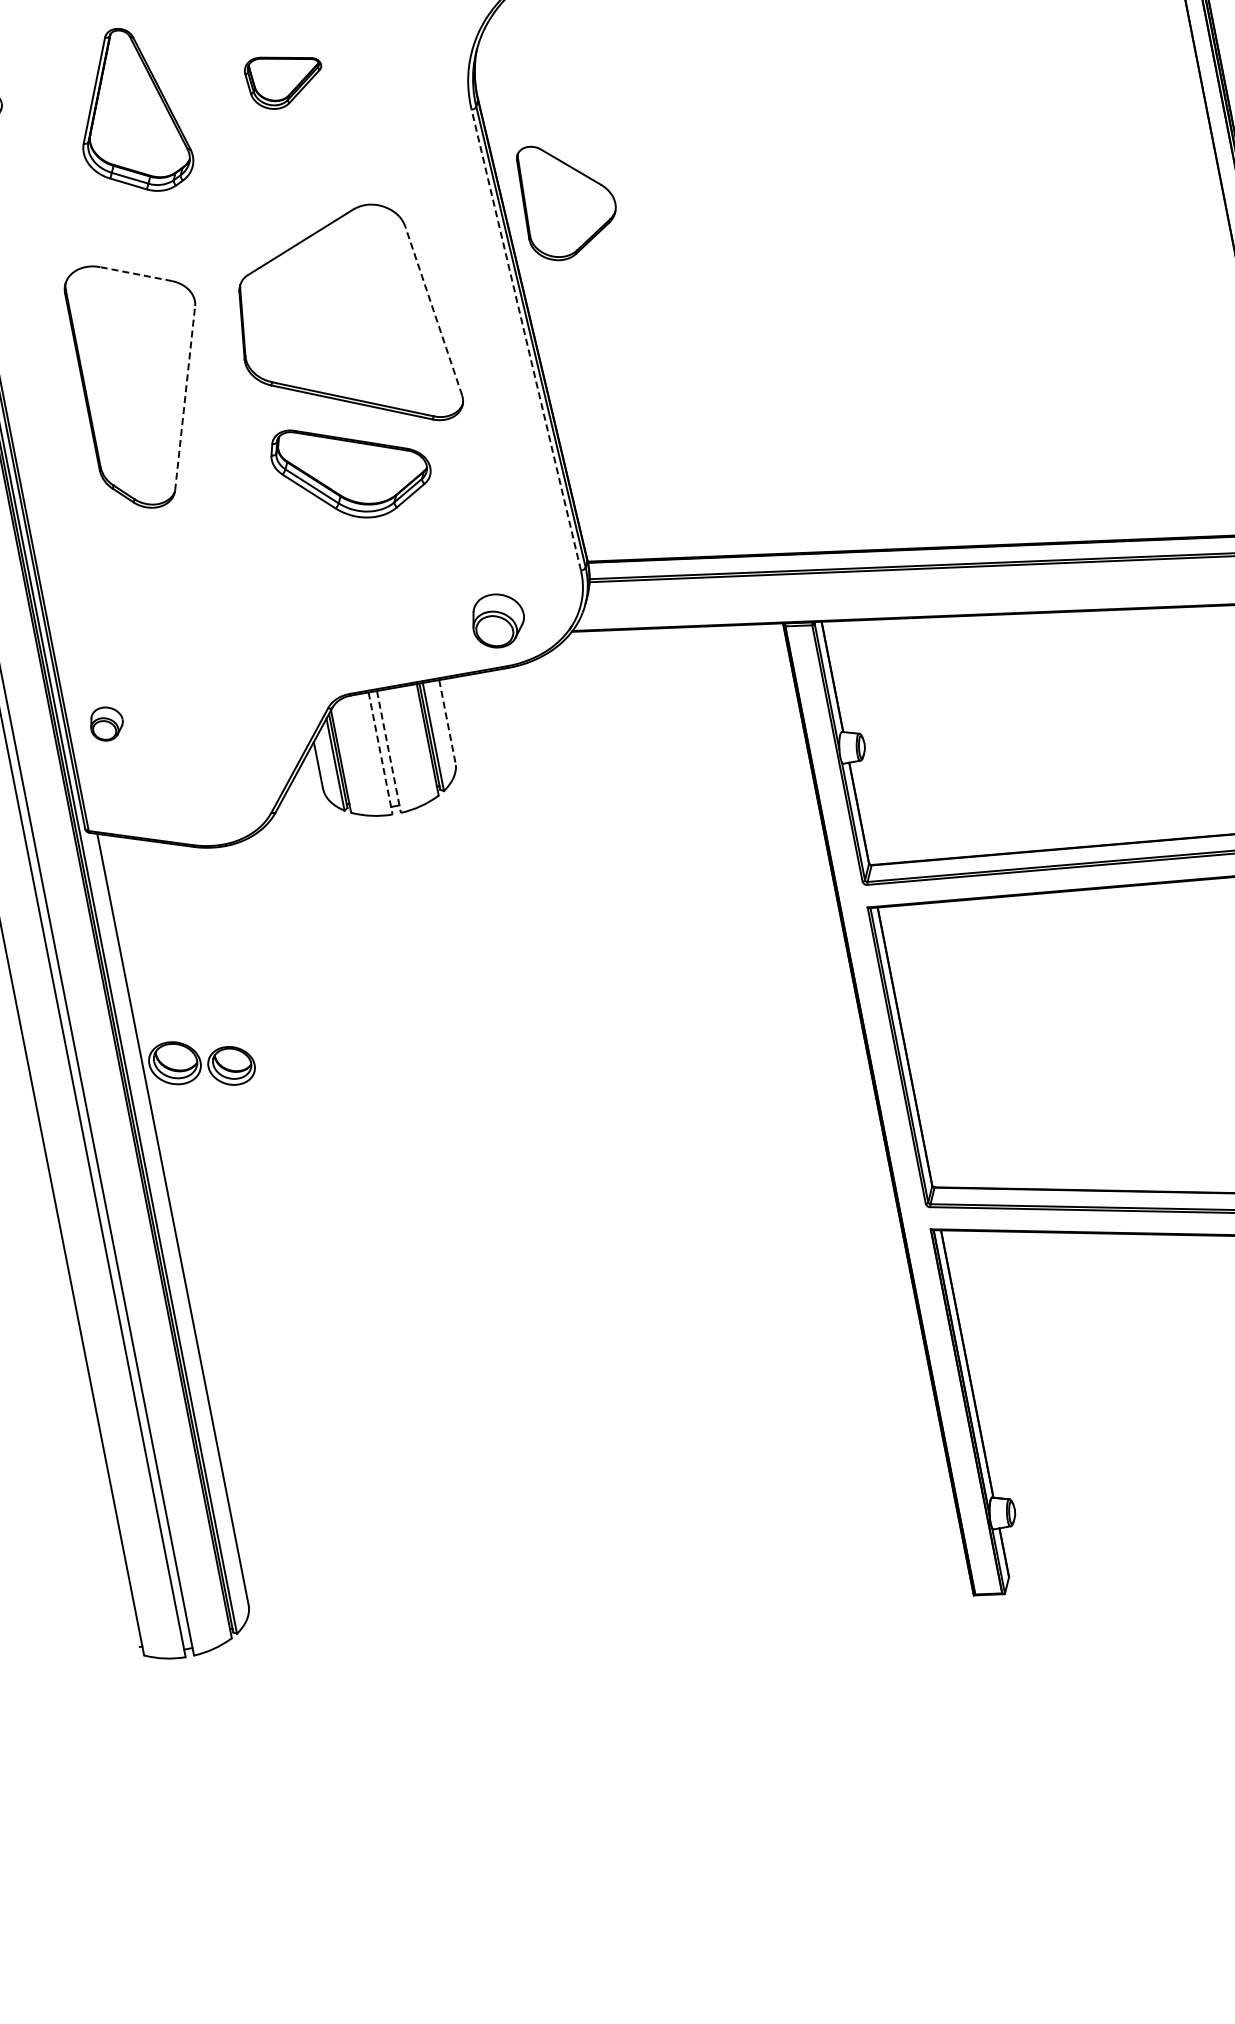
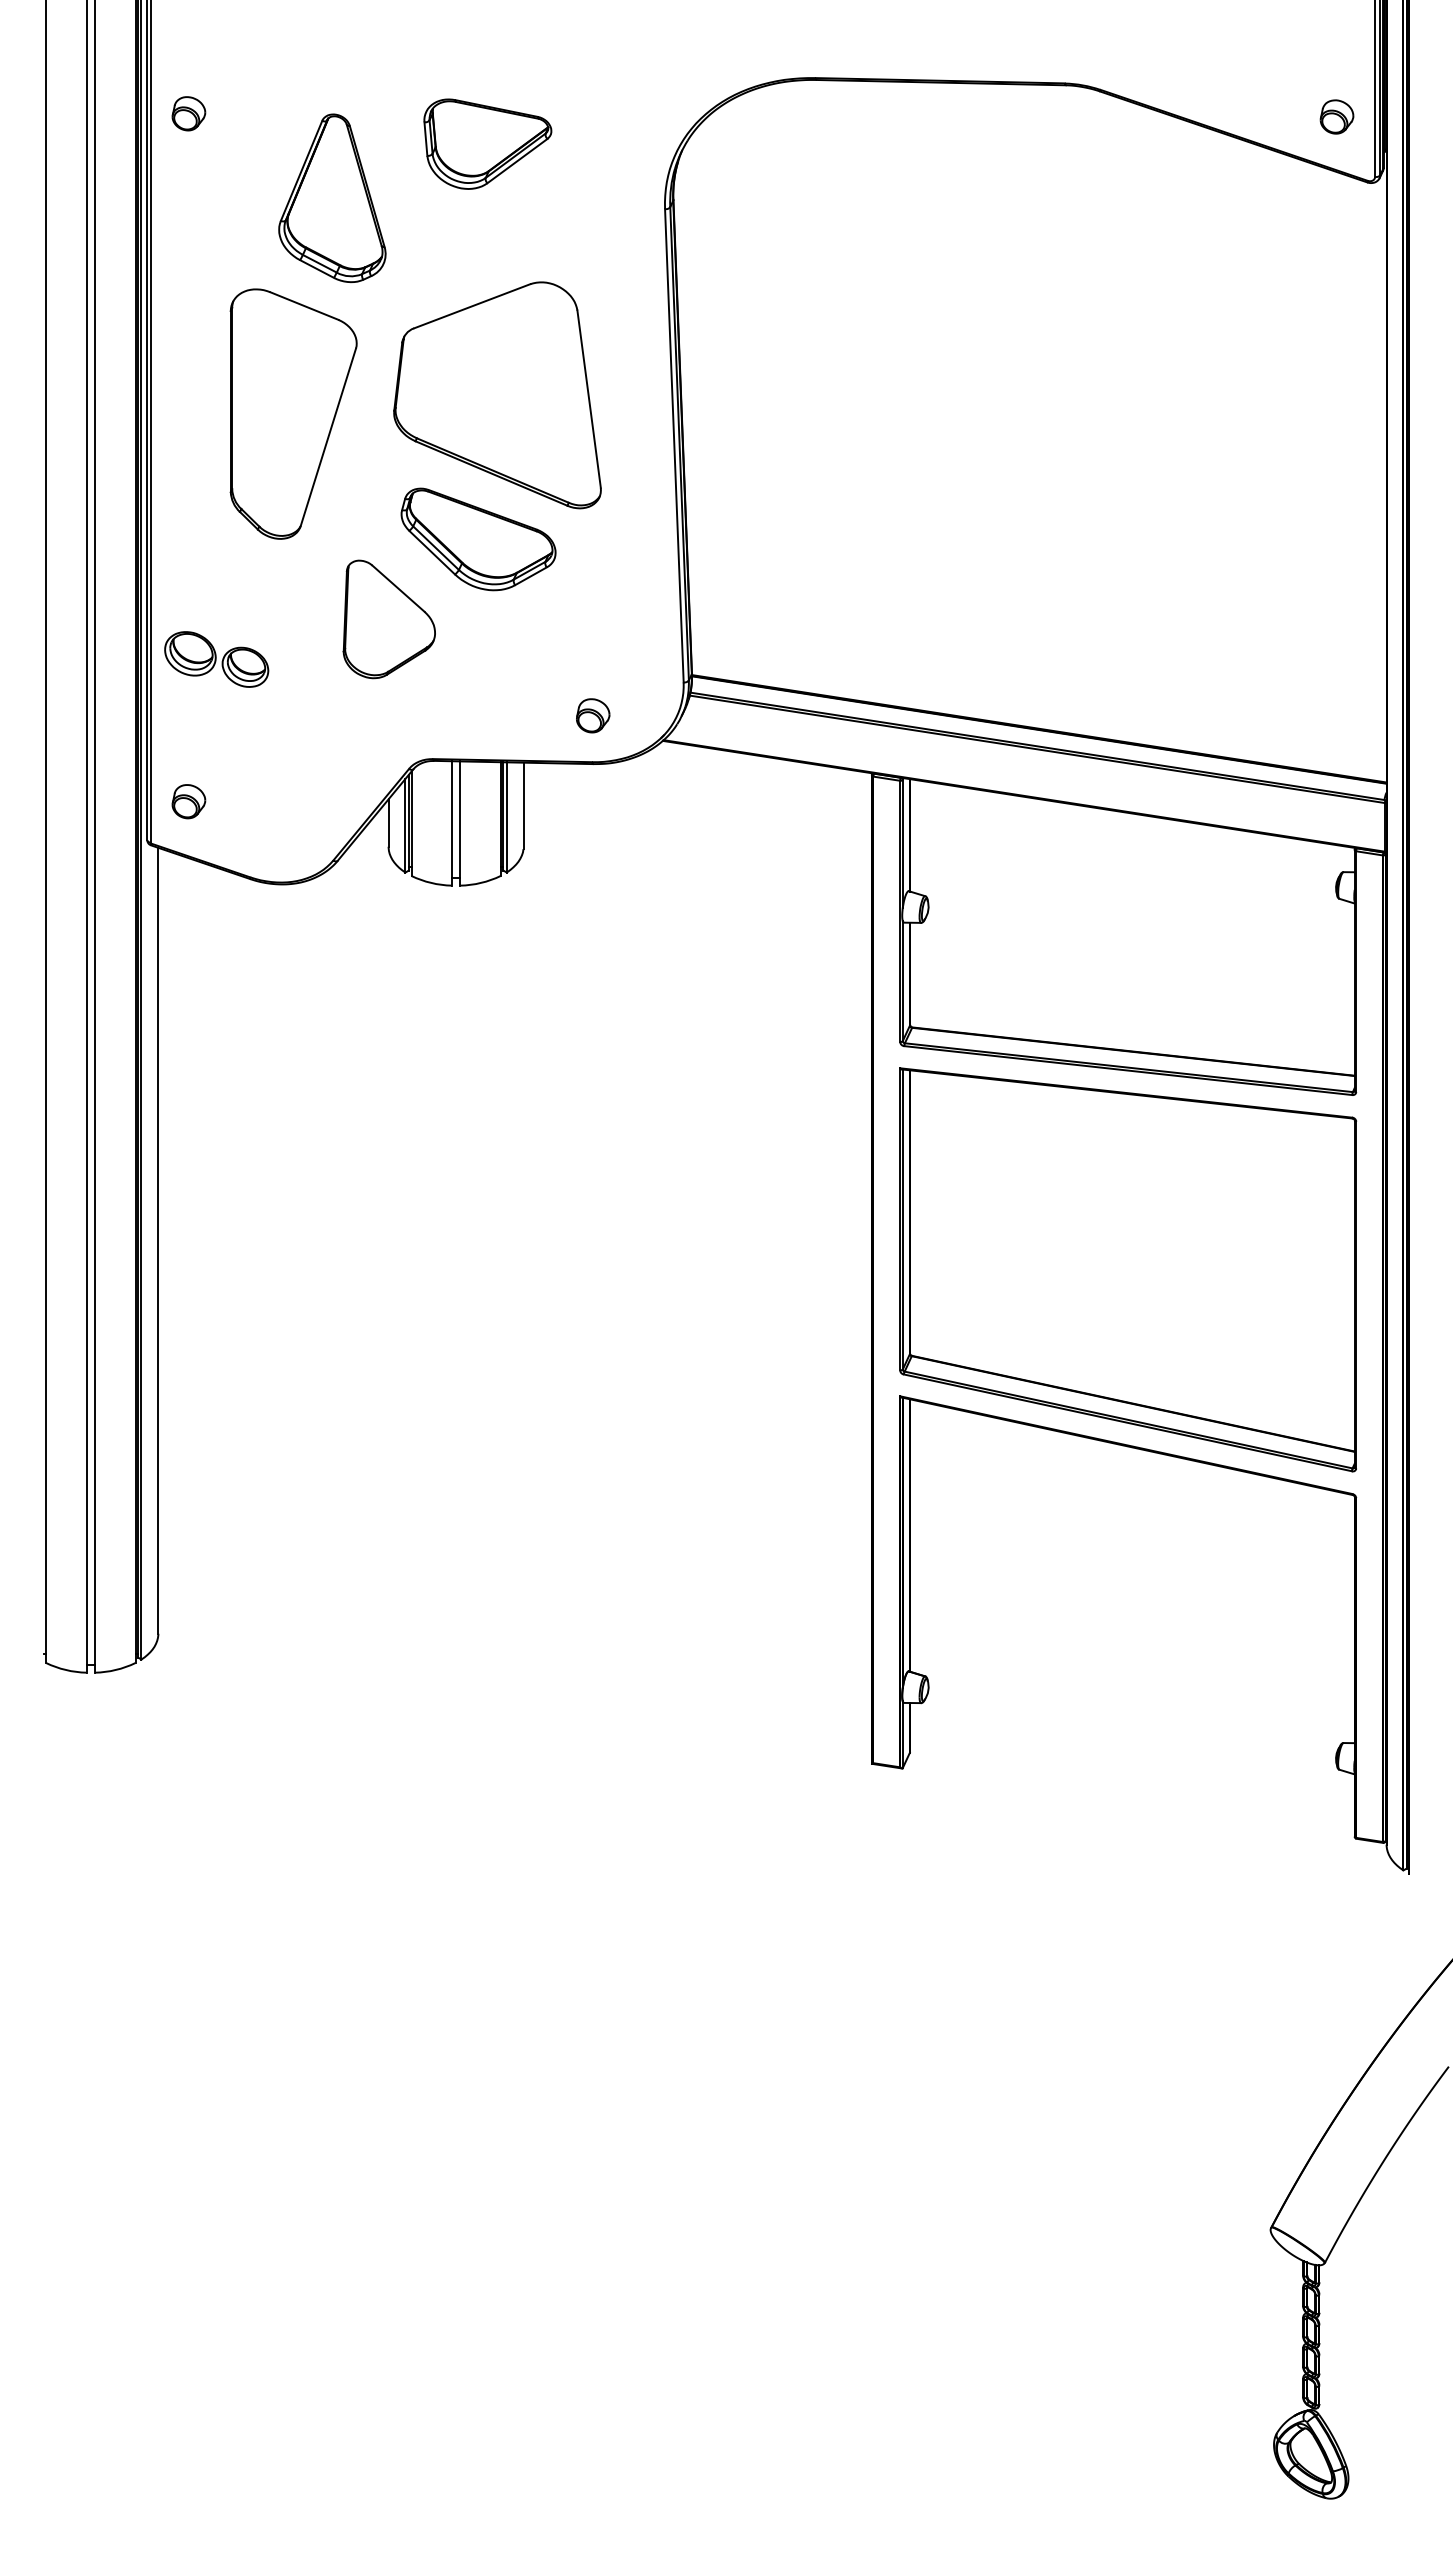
part: (284, 79) -> (487, 143), size x1.67
part: (130, 111) -> (332, 198), moved
part: (567, 199) -> (388, 619), moved
line: (136, 274) -> (304, 306), dashed -> solid
line: (433, 309) -> (589, 398), dashed -> solid
line: (526, 339) -> (674, 445), dashed -> solid
line: (185, 398) -> (328, 437), dashed -> solid
part: (498, 620) -> (593, 715), size x0.62
part: (106, 723) -> (188, 801), moved
line: (447, 723) -> (523, 806), dashed -> solid
line: (389, 752) -> (460, 824), dashed -> solid
line: (380, 753) -> (451, 823), dashed -> solid
part: (201, 1063) -> (216, 659), moved

